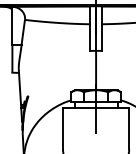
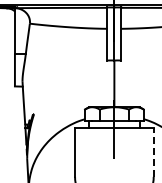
line: (129, 127) -> (153, 151), solid -> dashed

